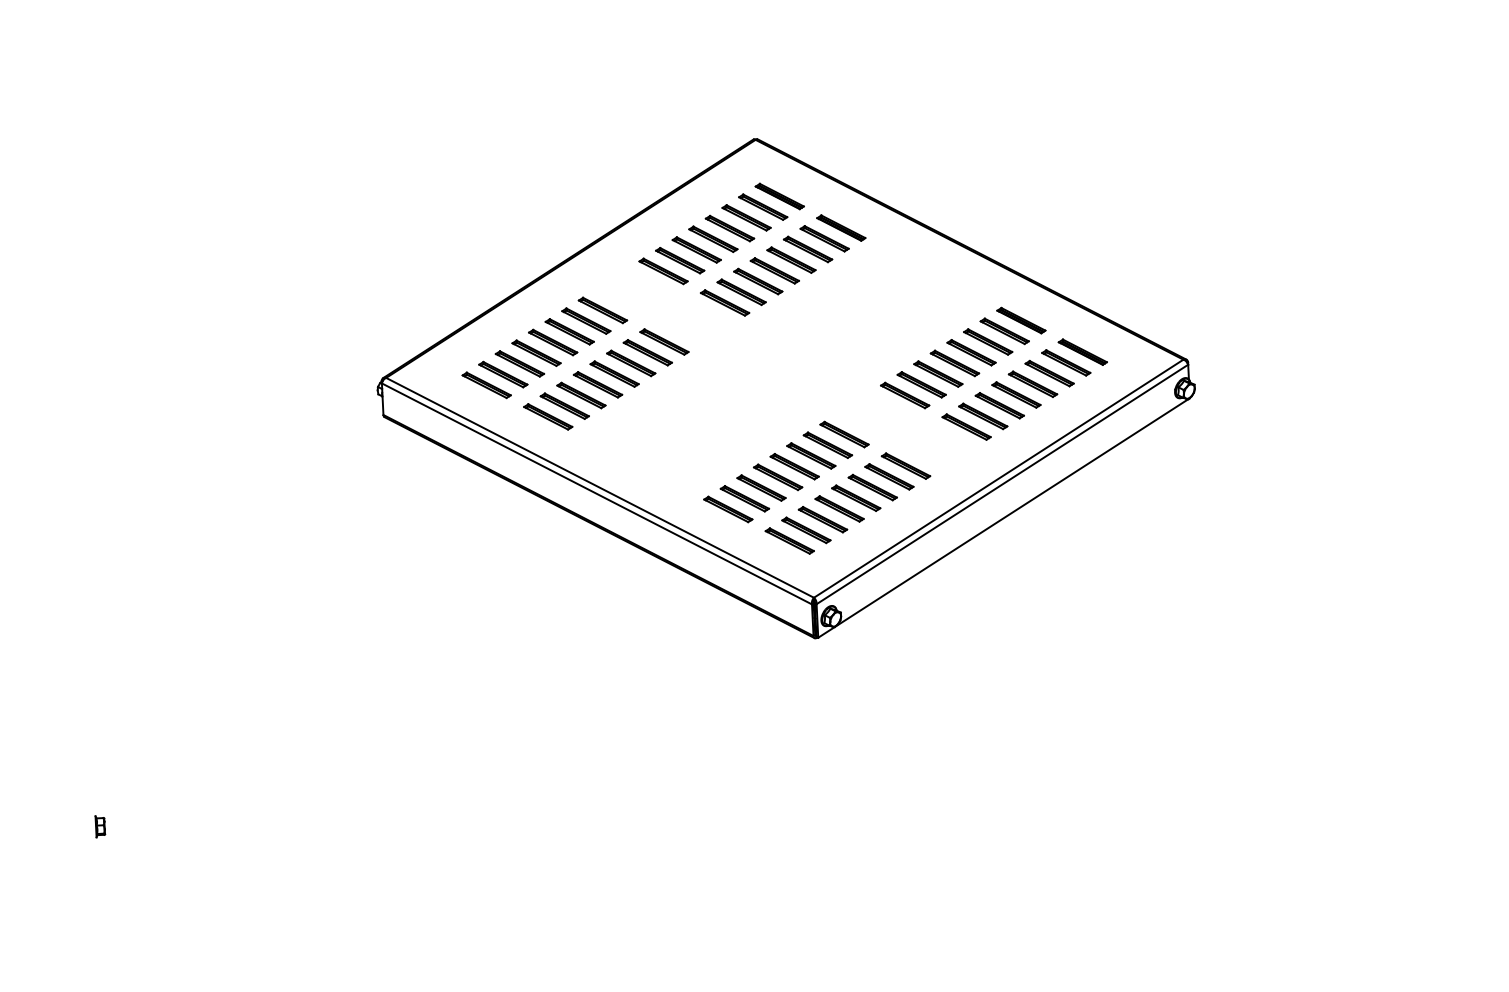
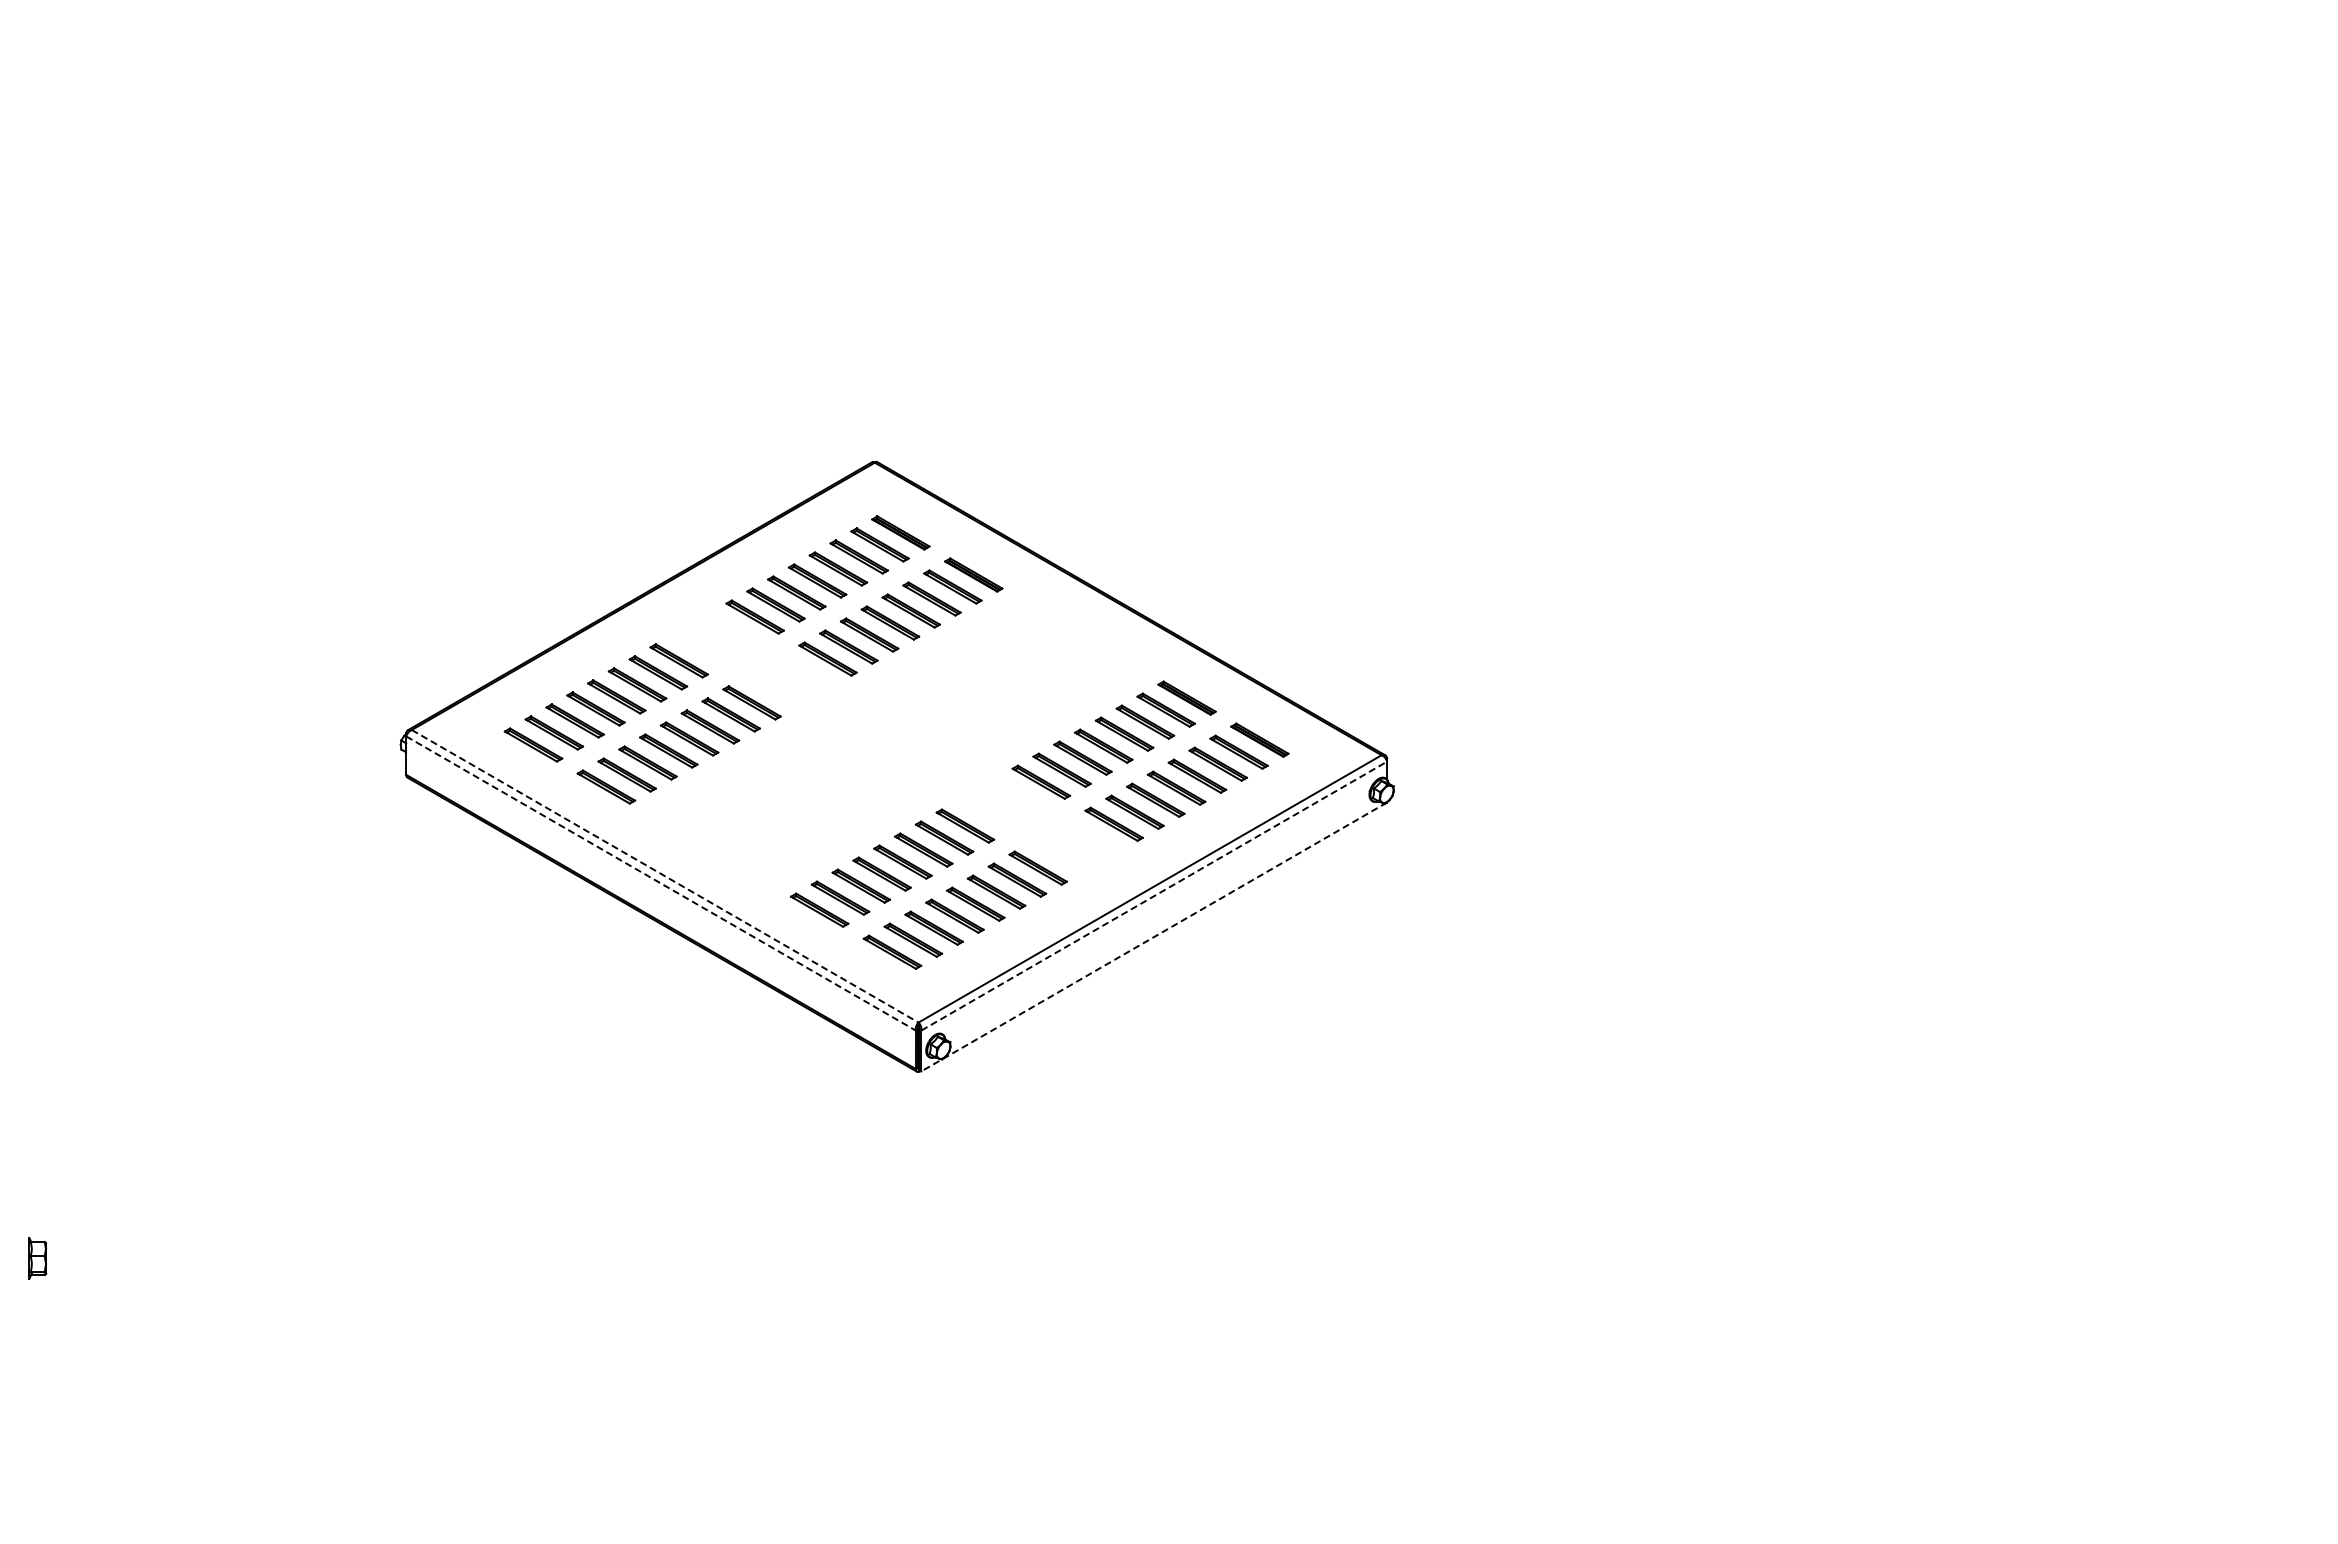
line: (1002, 484) -> (1154, 896), solid -> dashed
line: (600, 488) -> (665, 876), solid -> dashed
line: (597, 493) -> (661, 883), solid -> dashed
line: (1004, 517) -> (1154, 936), solid -> dashed
part: (100, 826) -> (37, 1257), size x1.6

